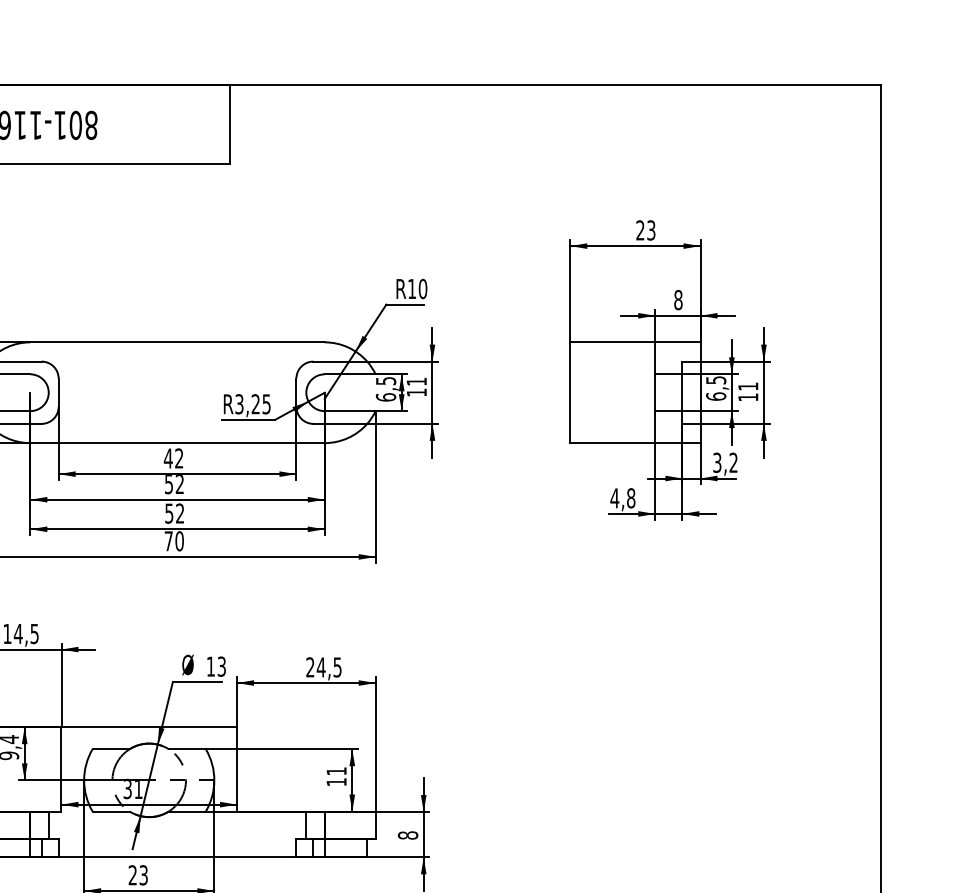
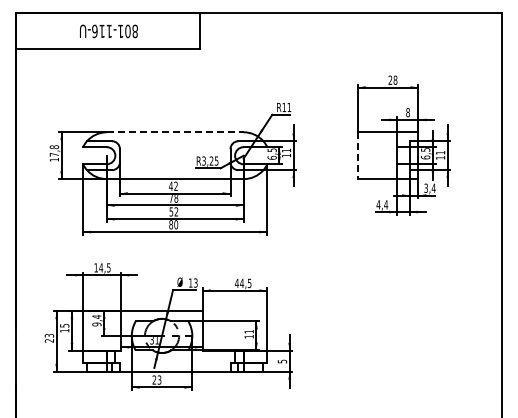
text: (651, 228) -> (395, 79), 23 -> 28
text: (423, 289) -> (289, 107), R10 -> R11
line: (178, 342) -> (175, 132), solid -> dashed
line: (569, 394) -> (357, 156), solid -> dashed
text: (733, 461) -> (433, 187), 3,2 -> 3,4
text: (173, 484) -> (173, 198), 52 -> 78
text: (629, 497) -> (385, 204), 4,8 -> 4,4
text: (169, 540) -> (171, 224), 70 -> 80
text: (311, 665) -> (237, 282), 24,5 -> 44,5
text: (408, 835) -> (282, 361), 8 -> 5

